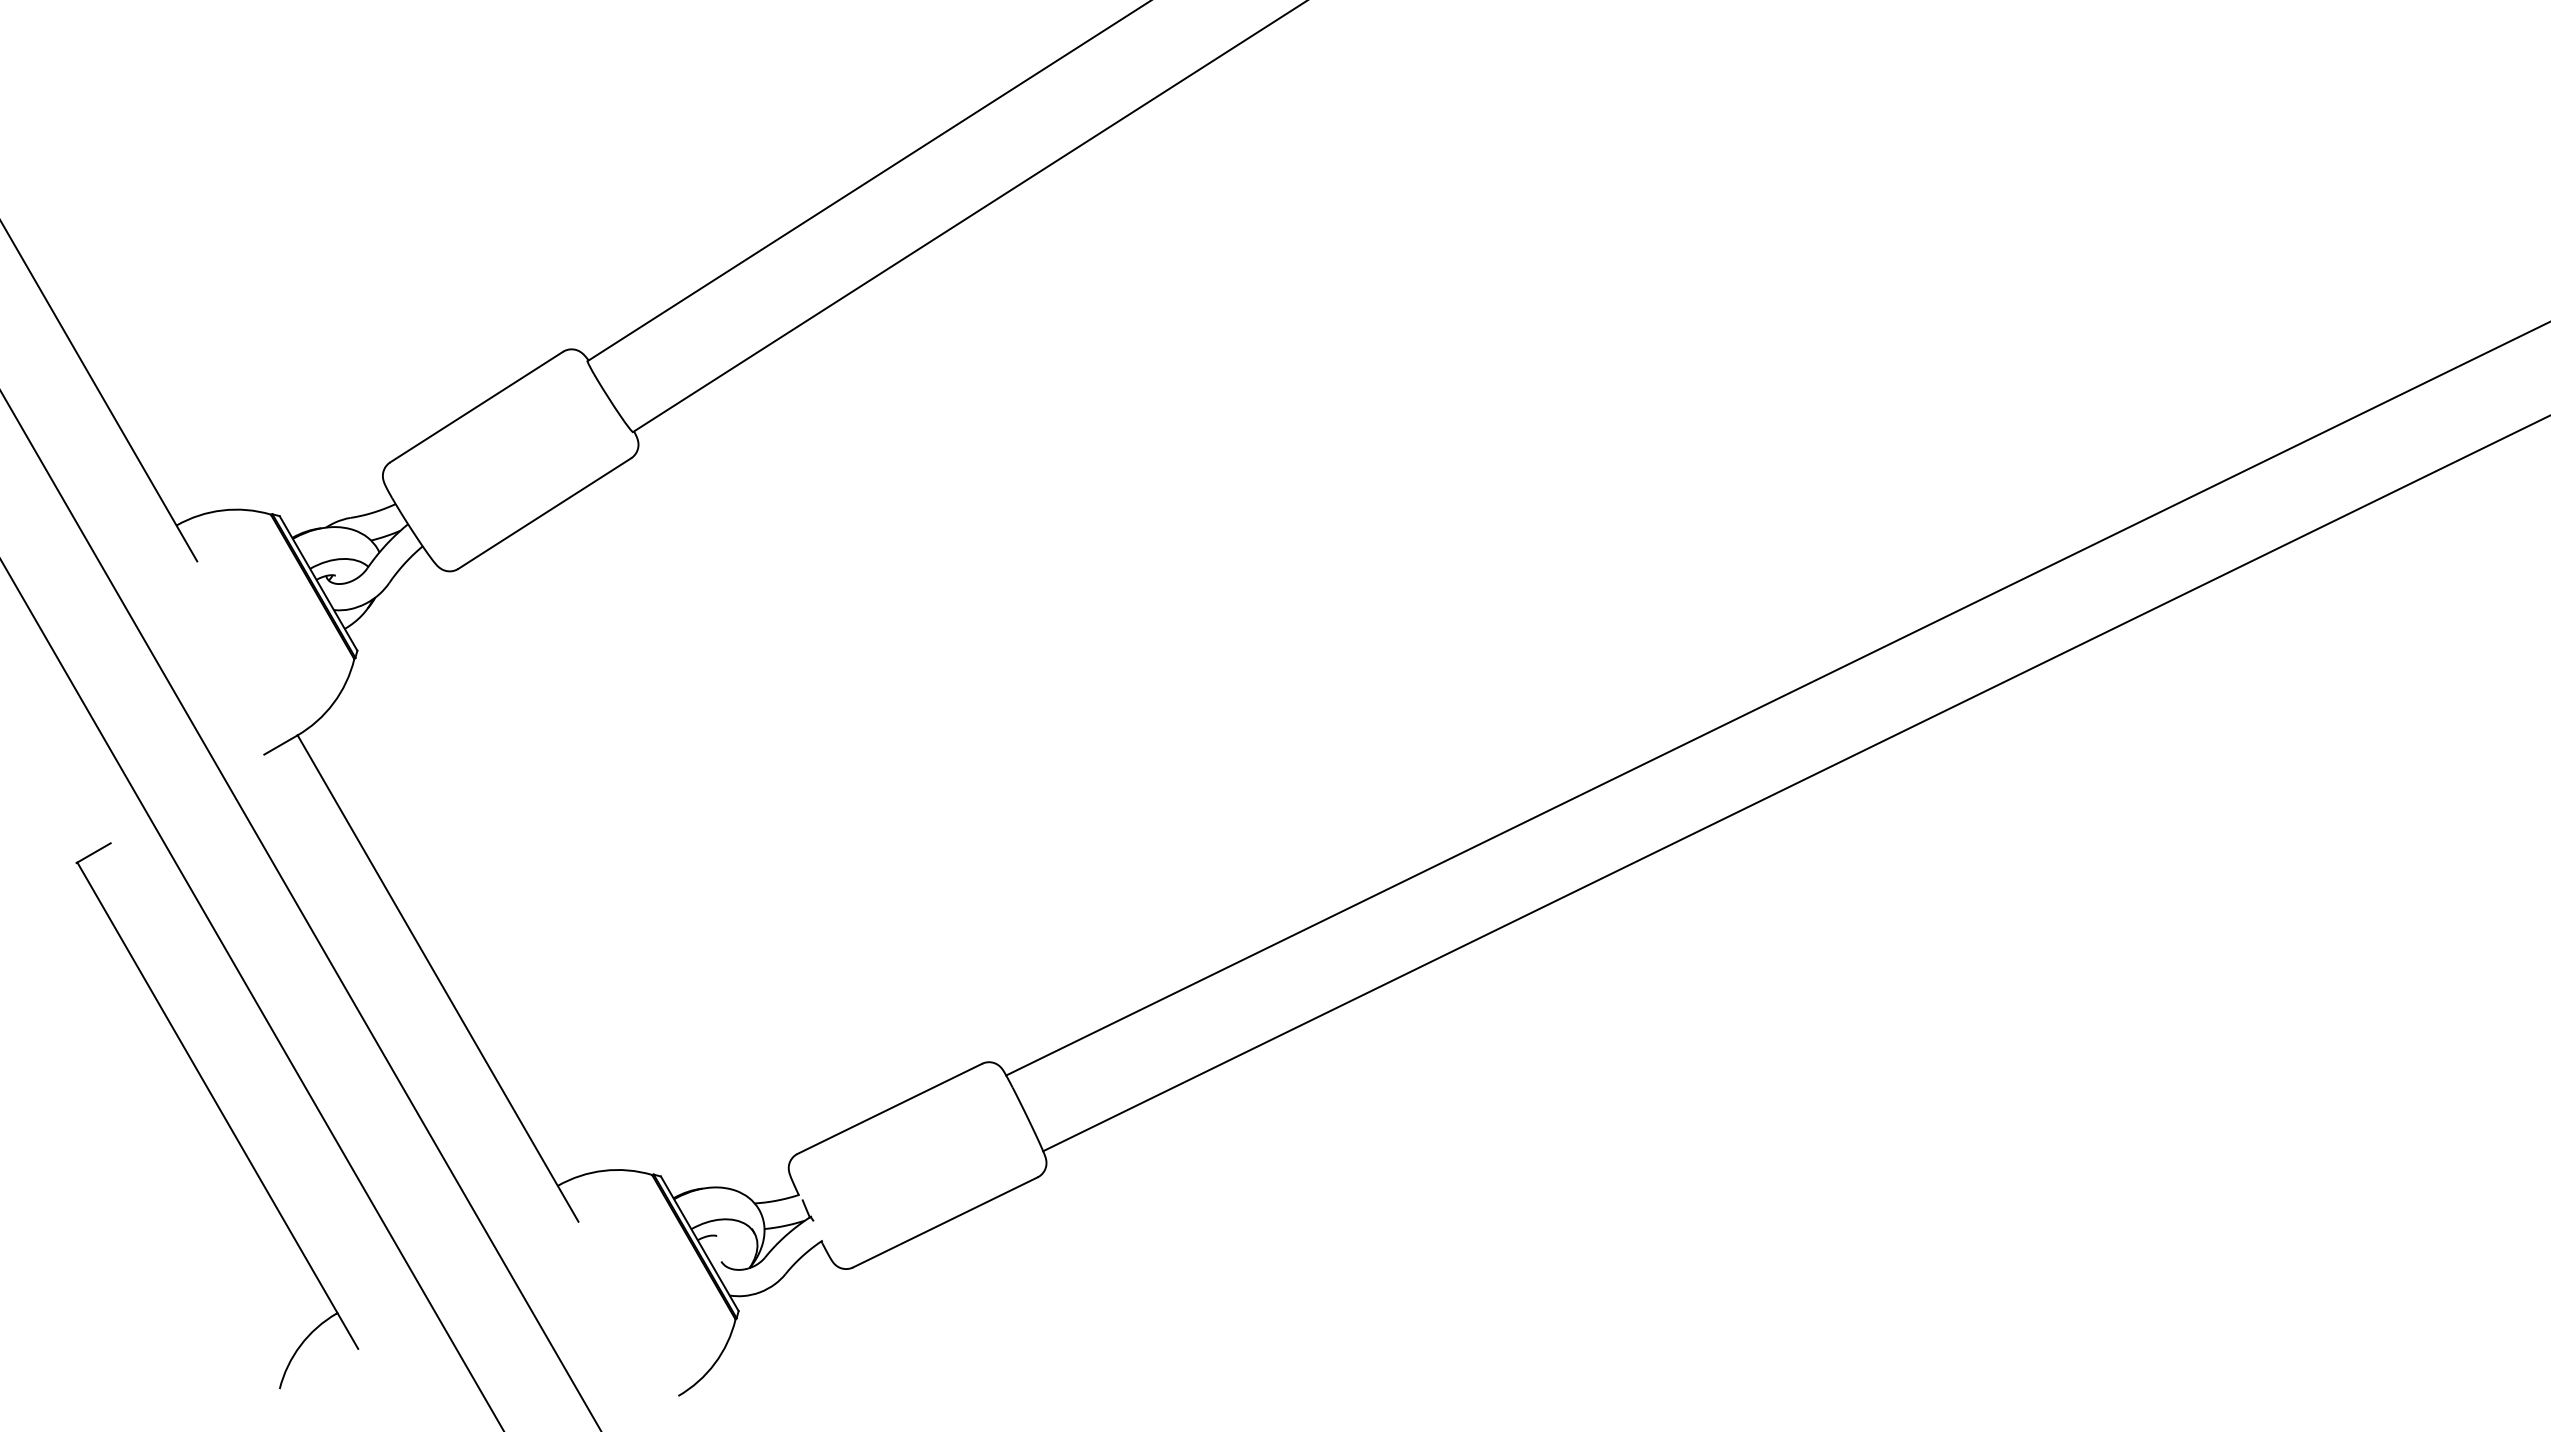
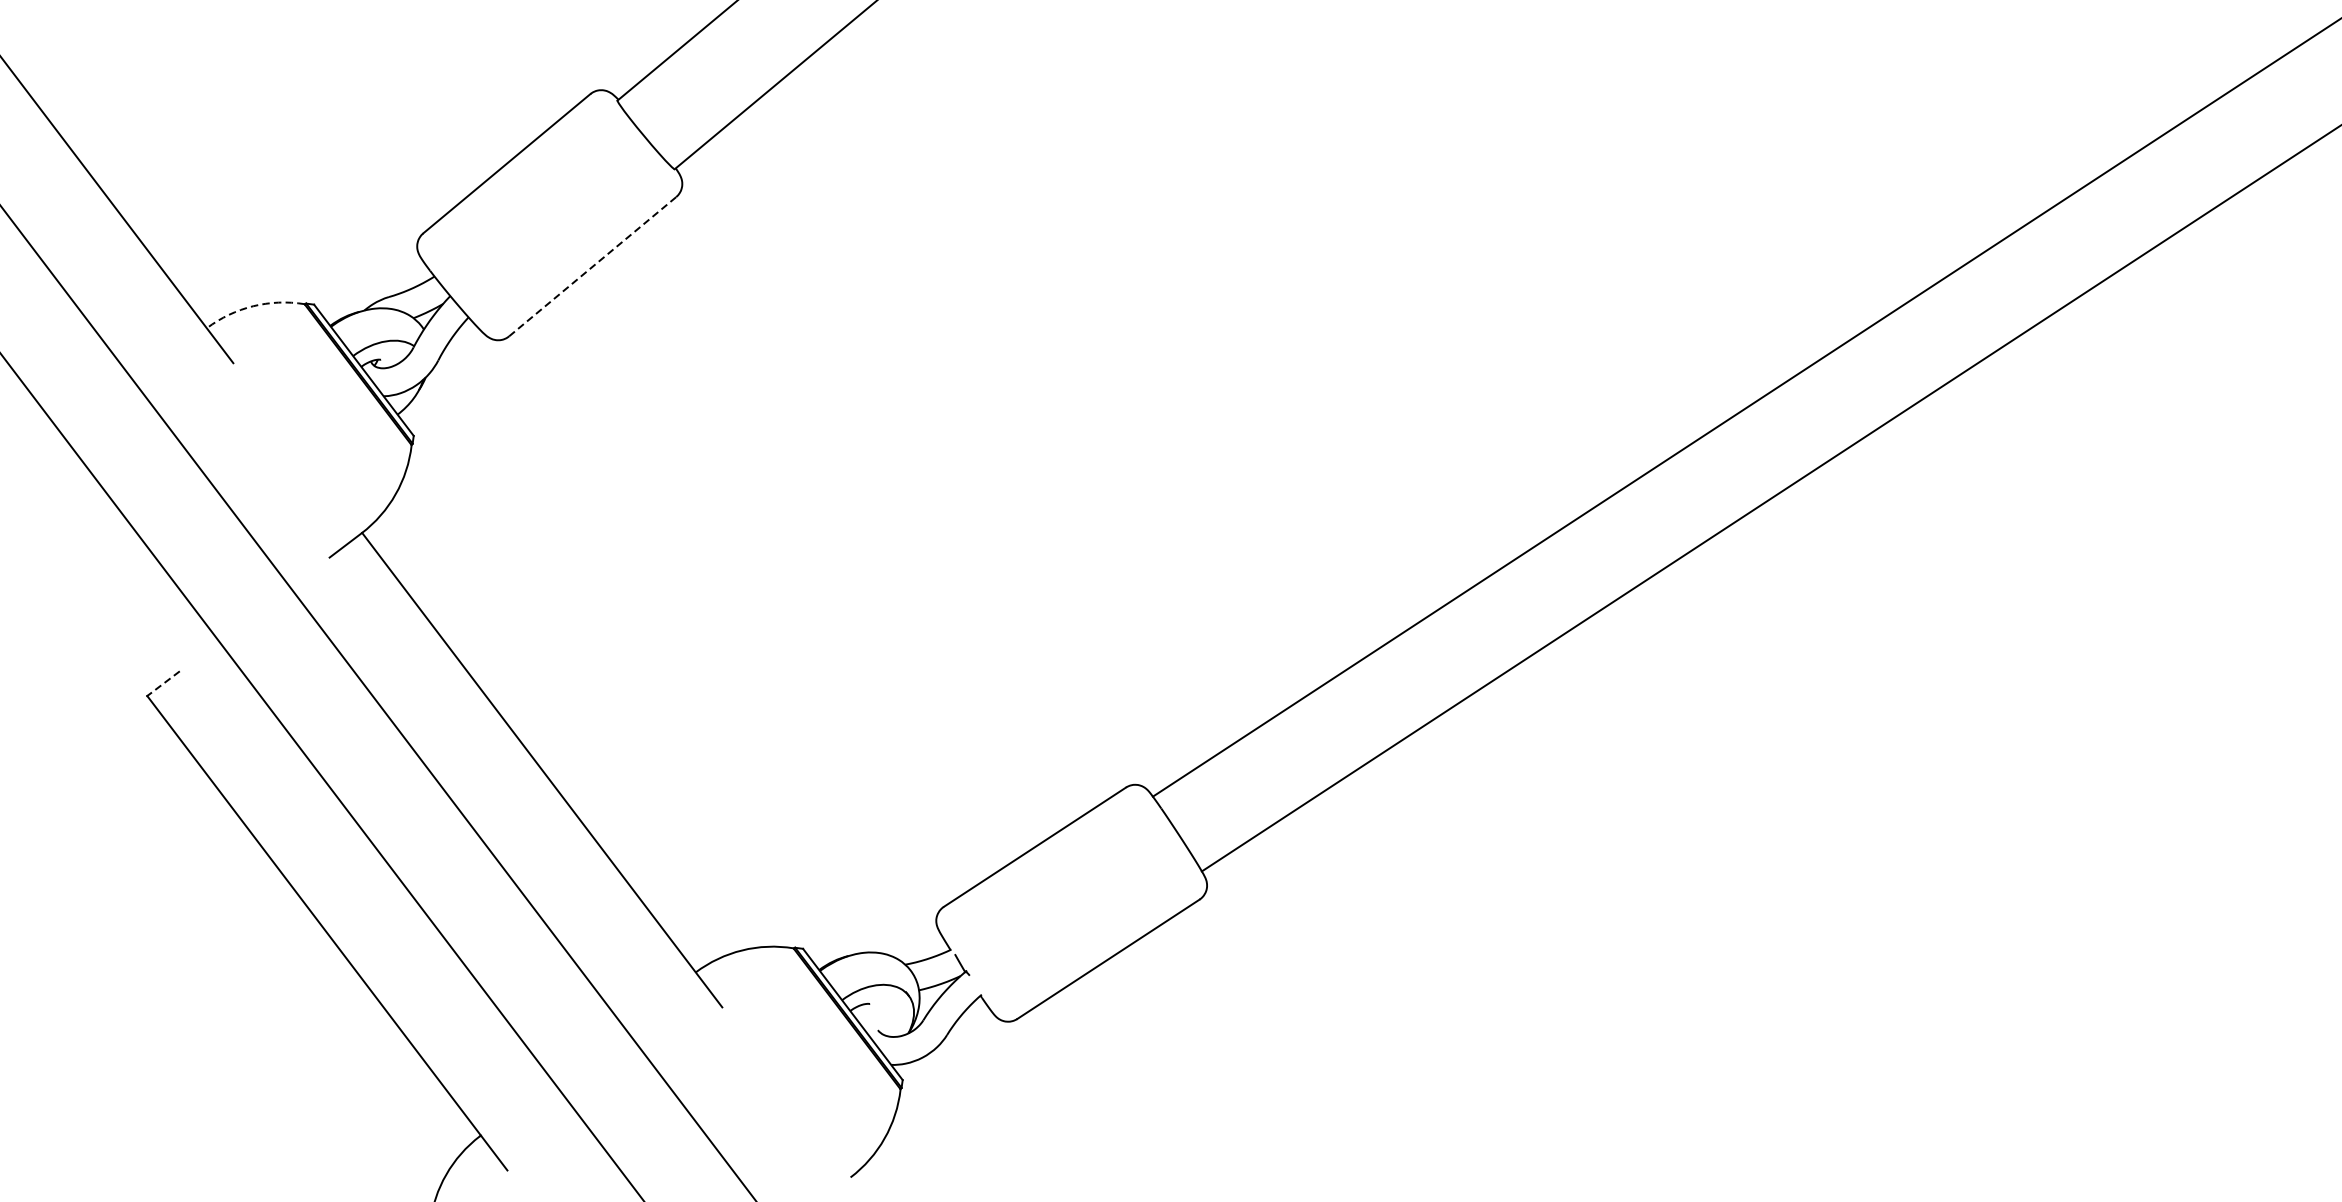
arc: (222, 510) -> (253, 306), solid -> dashed
line: (544, 513) -> (592, 266), solid -> dashed
line: (93, 853) -> (163, 684), solid -> dashed

